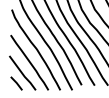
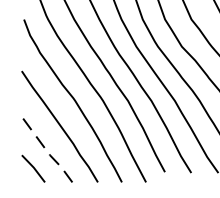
line: (23, 74) -> (47, 150), solid -> dashed

